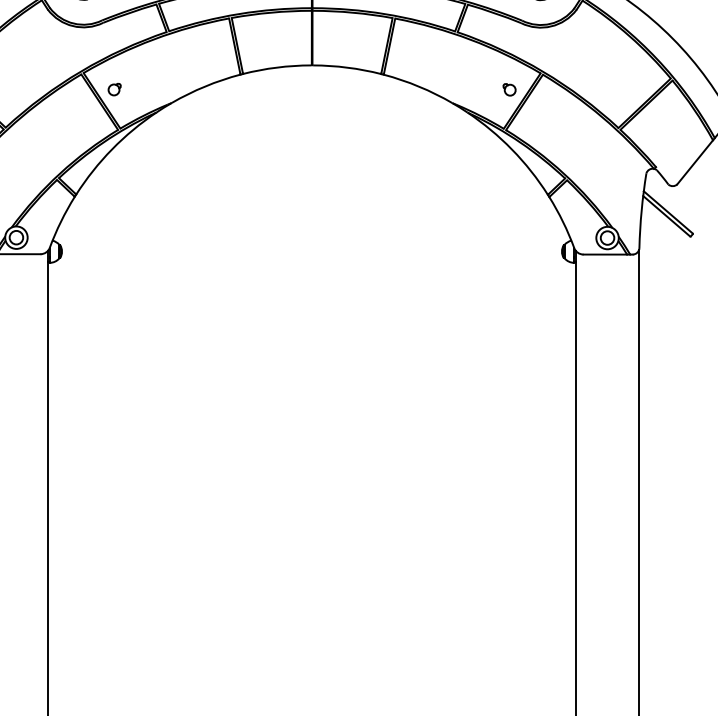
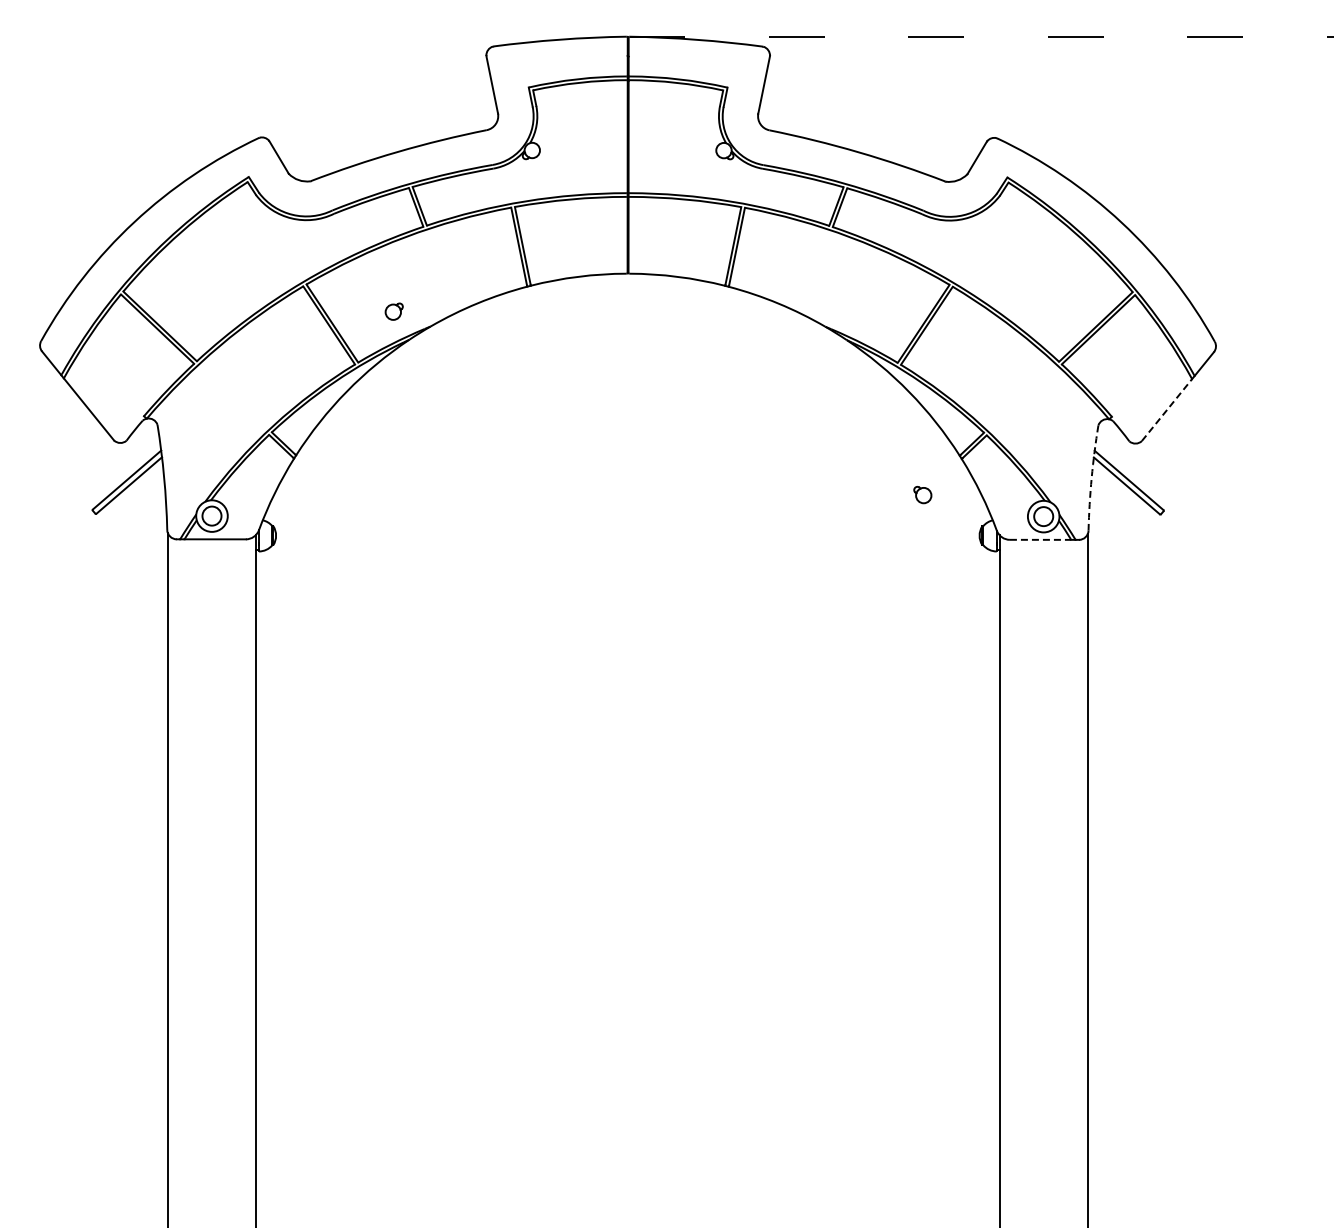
part: (114, 89) -> (393, 311), moved
part: (509, 90) -> (922, 495), moved
line: (695, 162) -> (1167, 410), solid -> dashed
arc: (641, 210) -> (1091, 477), solid -> dashed
line: (605, 254) -> (1040, 539), solid -> dashed

